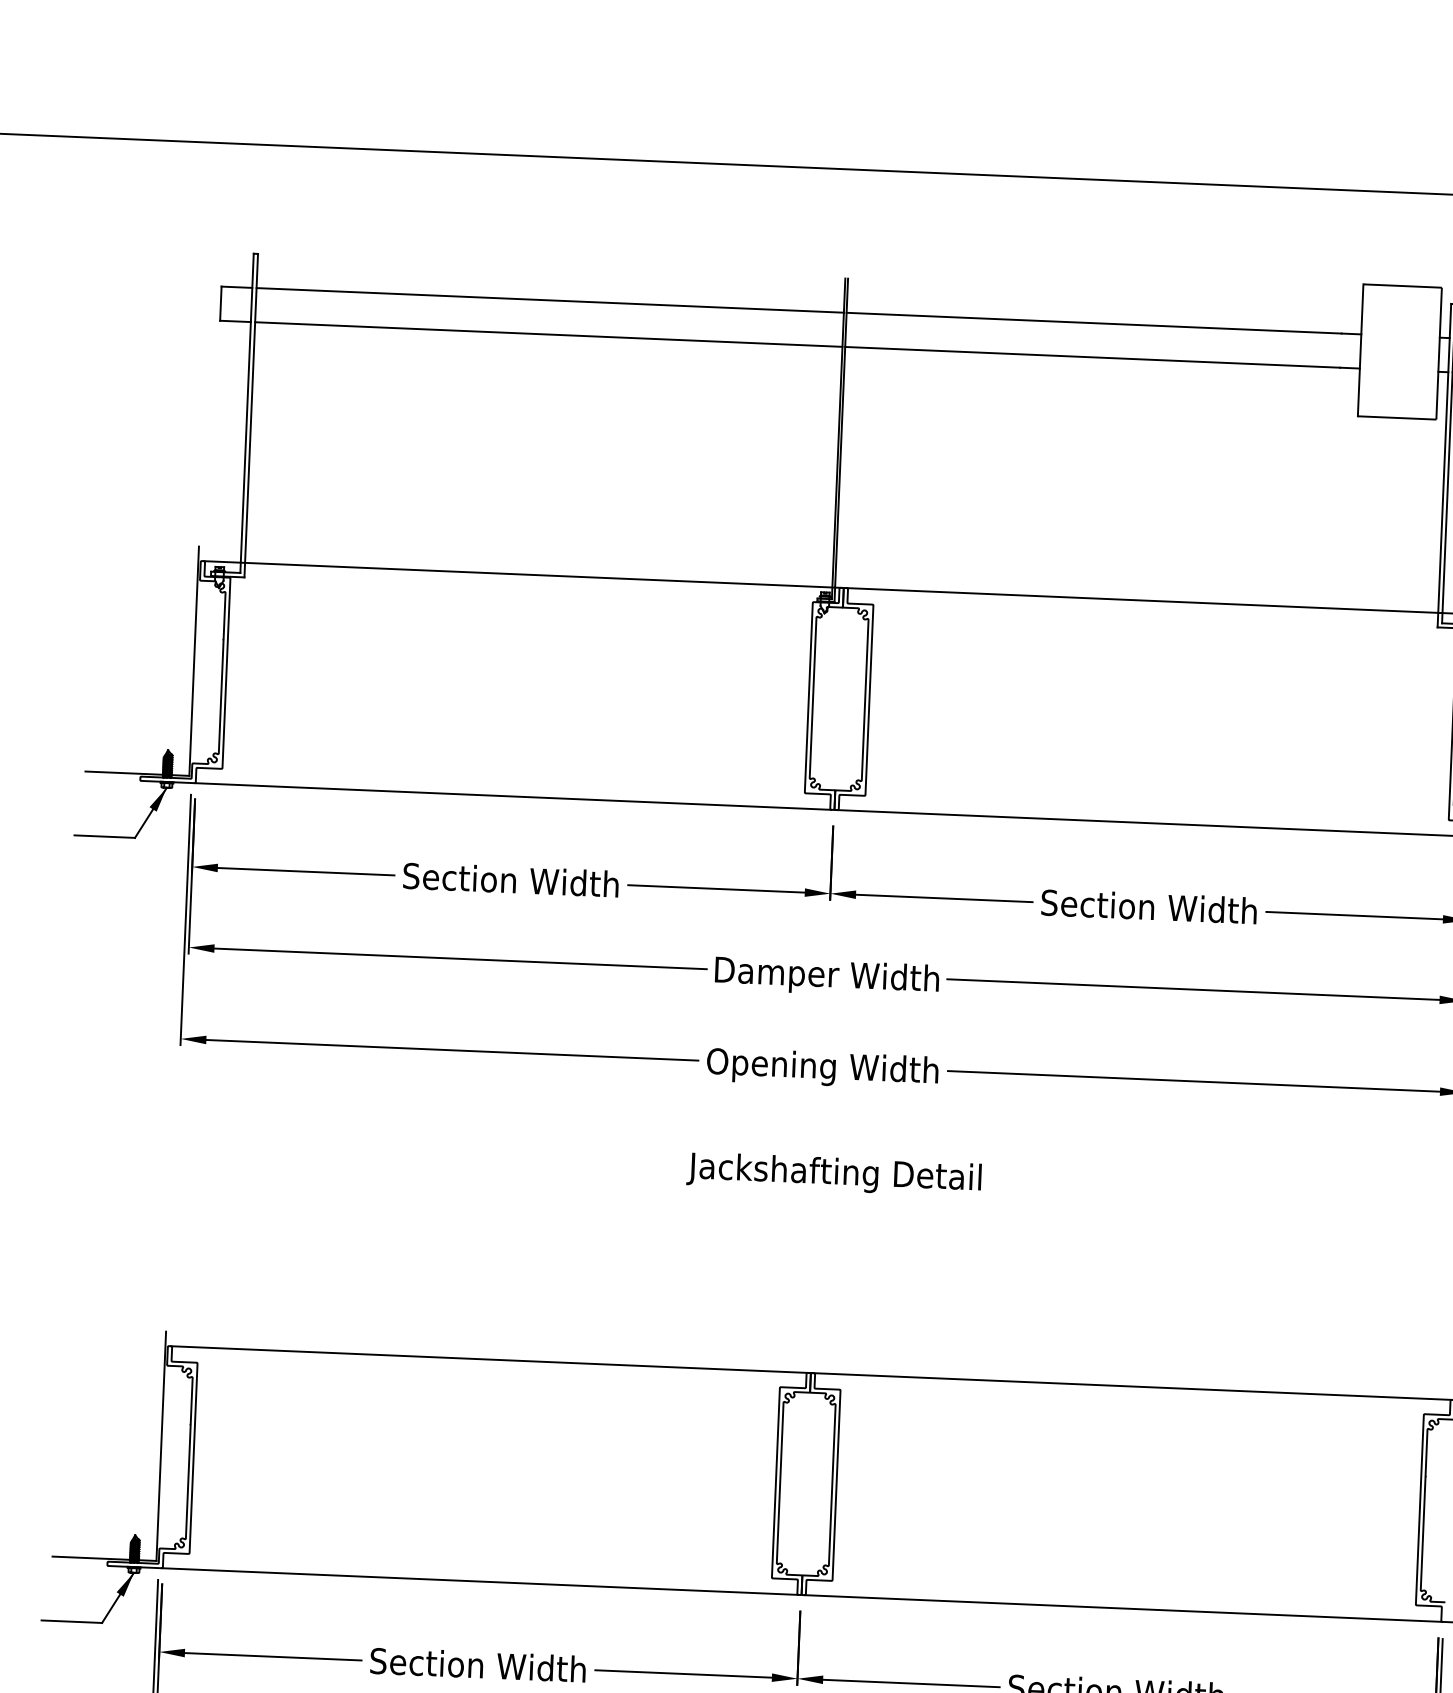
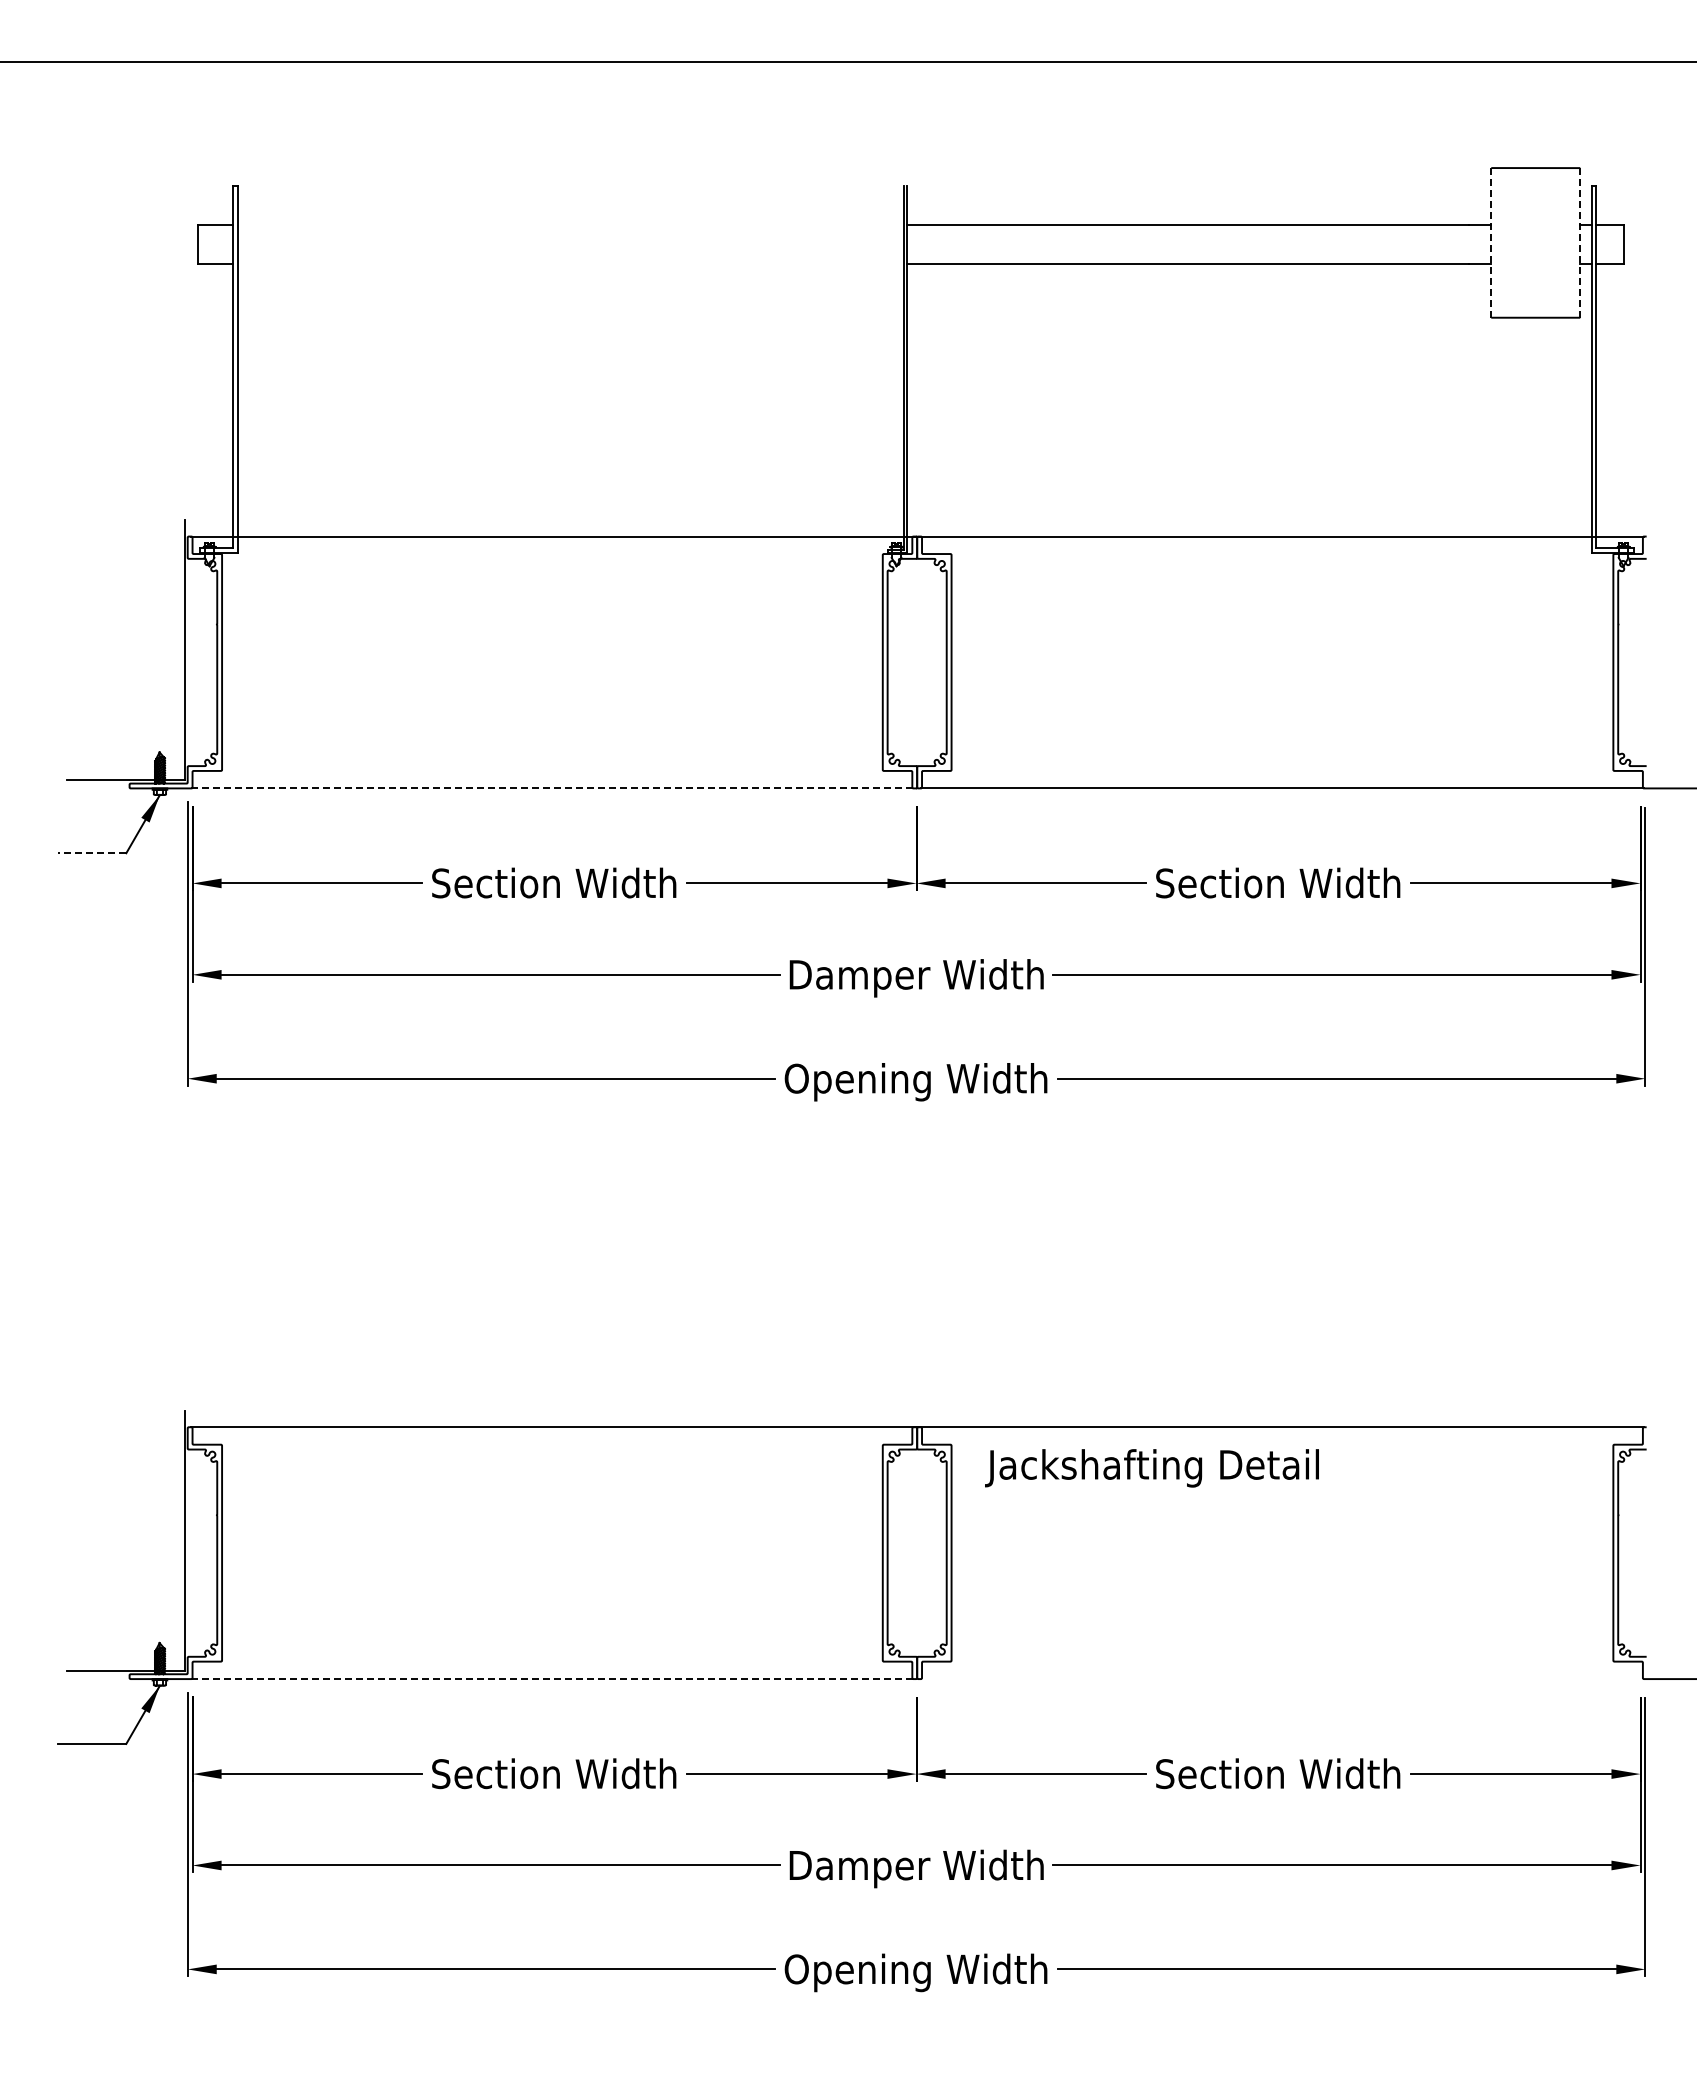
line: (549, 300) -> (570, 224), removed
line: (548, 334) -> (570, 263), removed
line: (1360, 350) -> (1491, 242), solid -> dashed
line: (1439, 353) -> (1580, 242), solid -> dashed
line: (513, 796) -> (552, 788), solid -> dashed
line: (104, 836) -> (91, 853), solid -> dashed
text: (833, 1174) -> (1151, 1468), moved
line: (480, 1581) -> (552, 1679), solid -> dashed
line: (1123, 1608) -> (1282, 1679), removed

